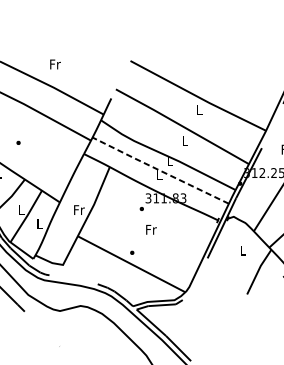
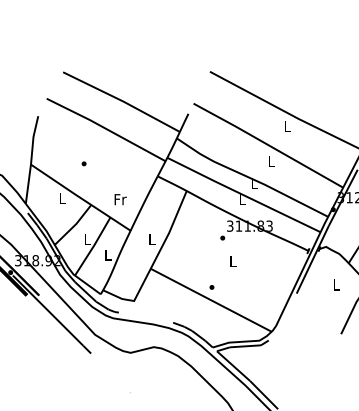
text: (55, 64) -> (120, 199), moved
line: (159, 170) -> (242, 194), dashed -> solid
text: (79, 209) -> (152, 238), Fr -> L
text: (151, 229) -> (233, 261), Fr -> L

